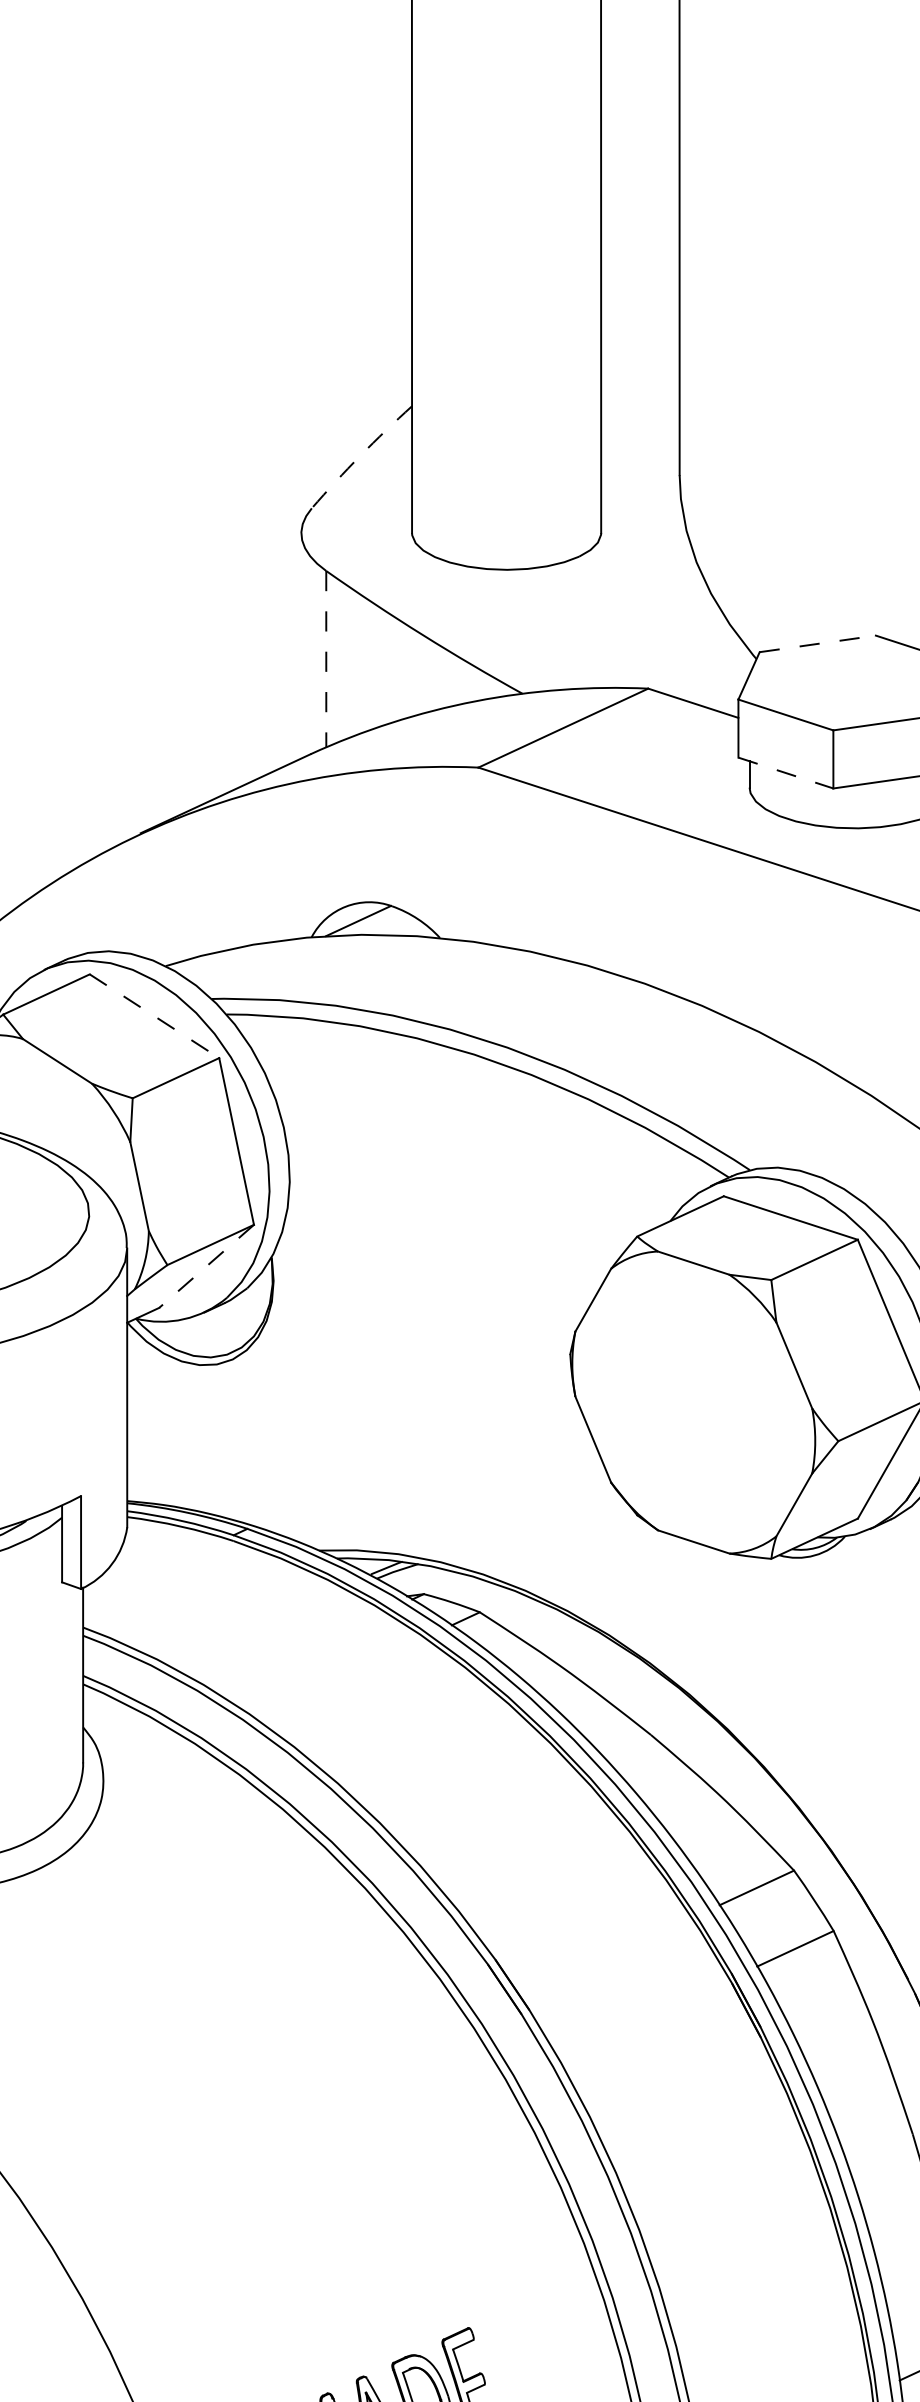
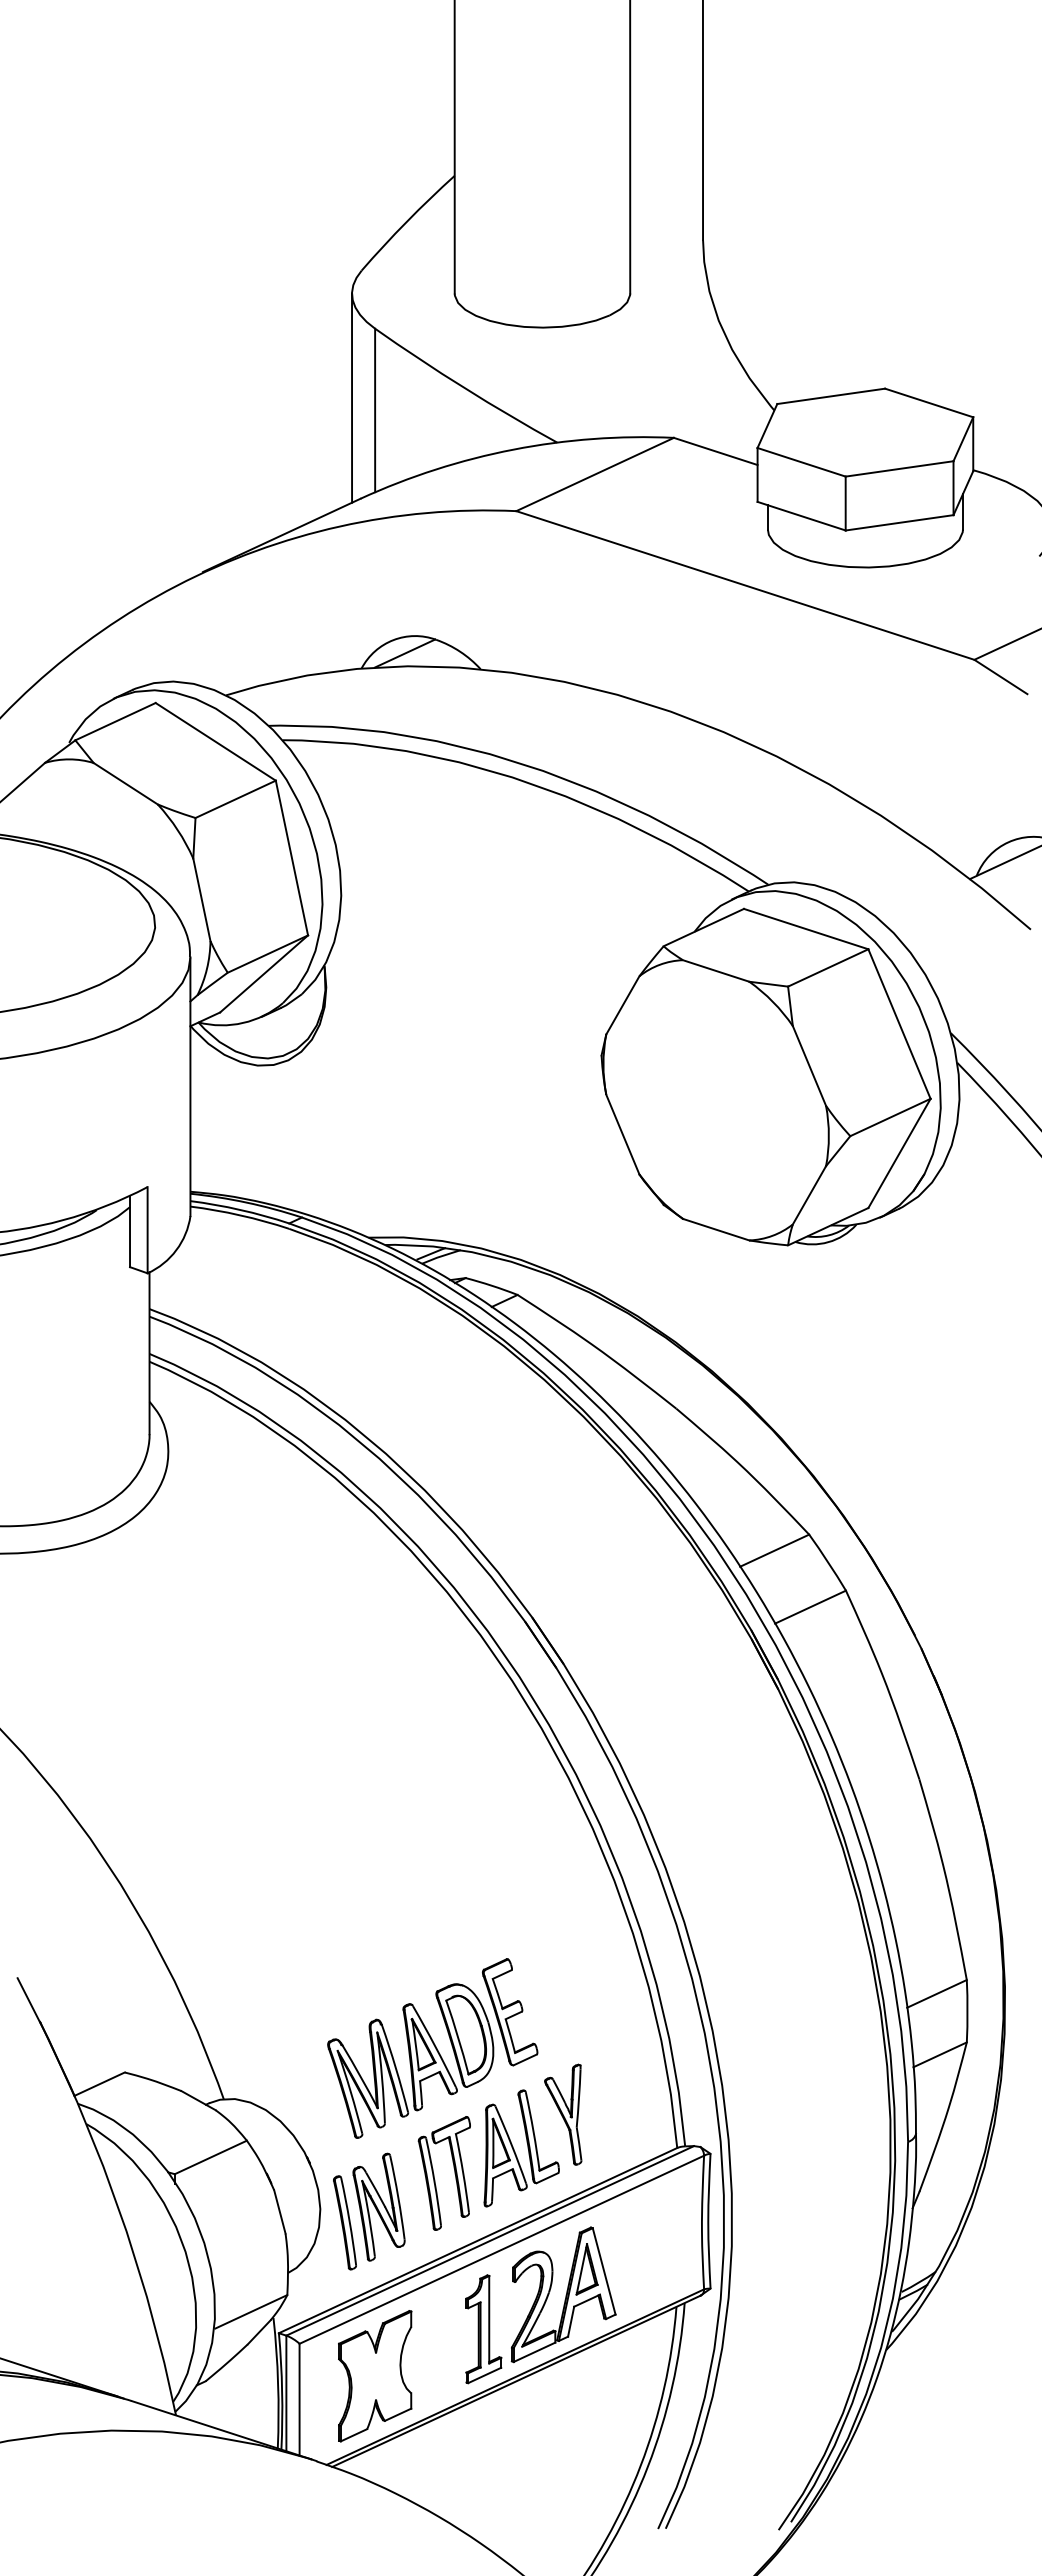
arc: (360, 455) -> (406, 221), dashed -> solid
line: (818, 644) -> (831, 396), dashed -> solid
line: (301, 645) -> (352, 397), added
line: (326, 659) -> (375, 410), dashed -> solid
line: (786, 773) -> (802, 516), dashed -> solid
line: (154, 1015) -> (215, 741), dashed -> solid
line: (205, 1266) -> (263, 974), dashed -> solid

